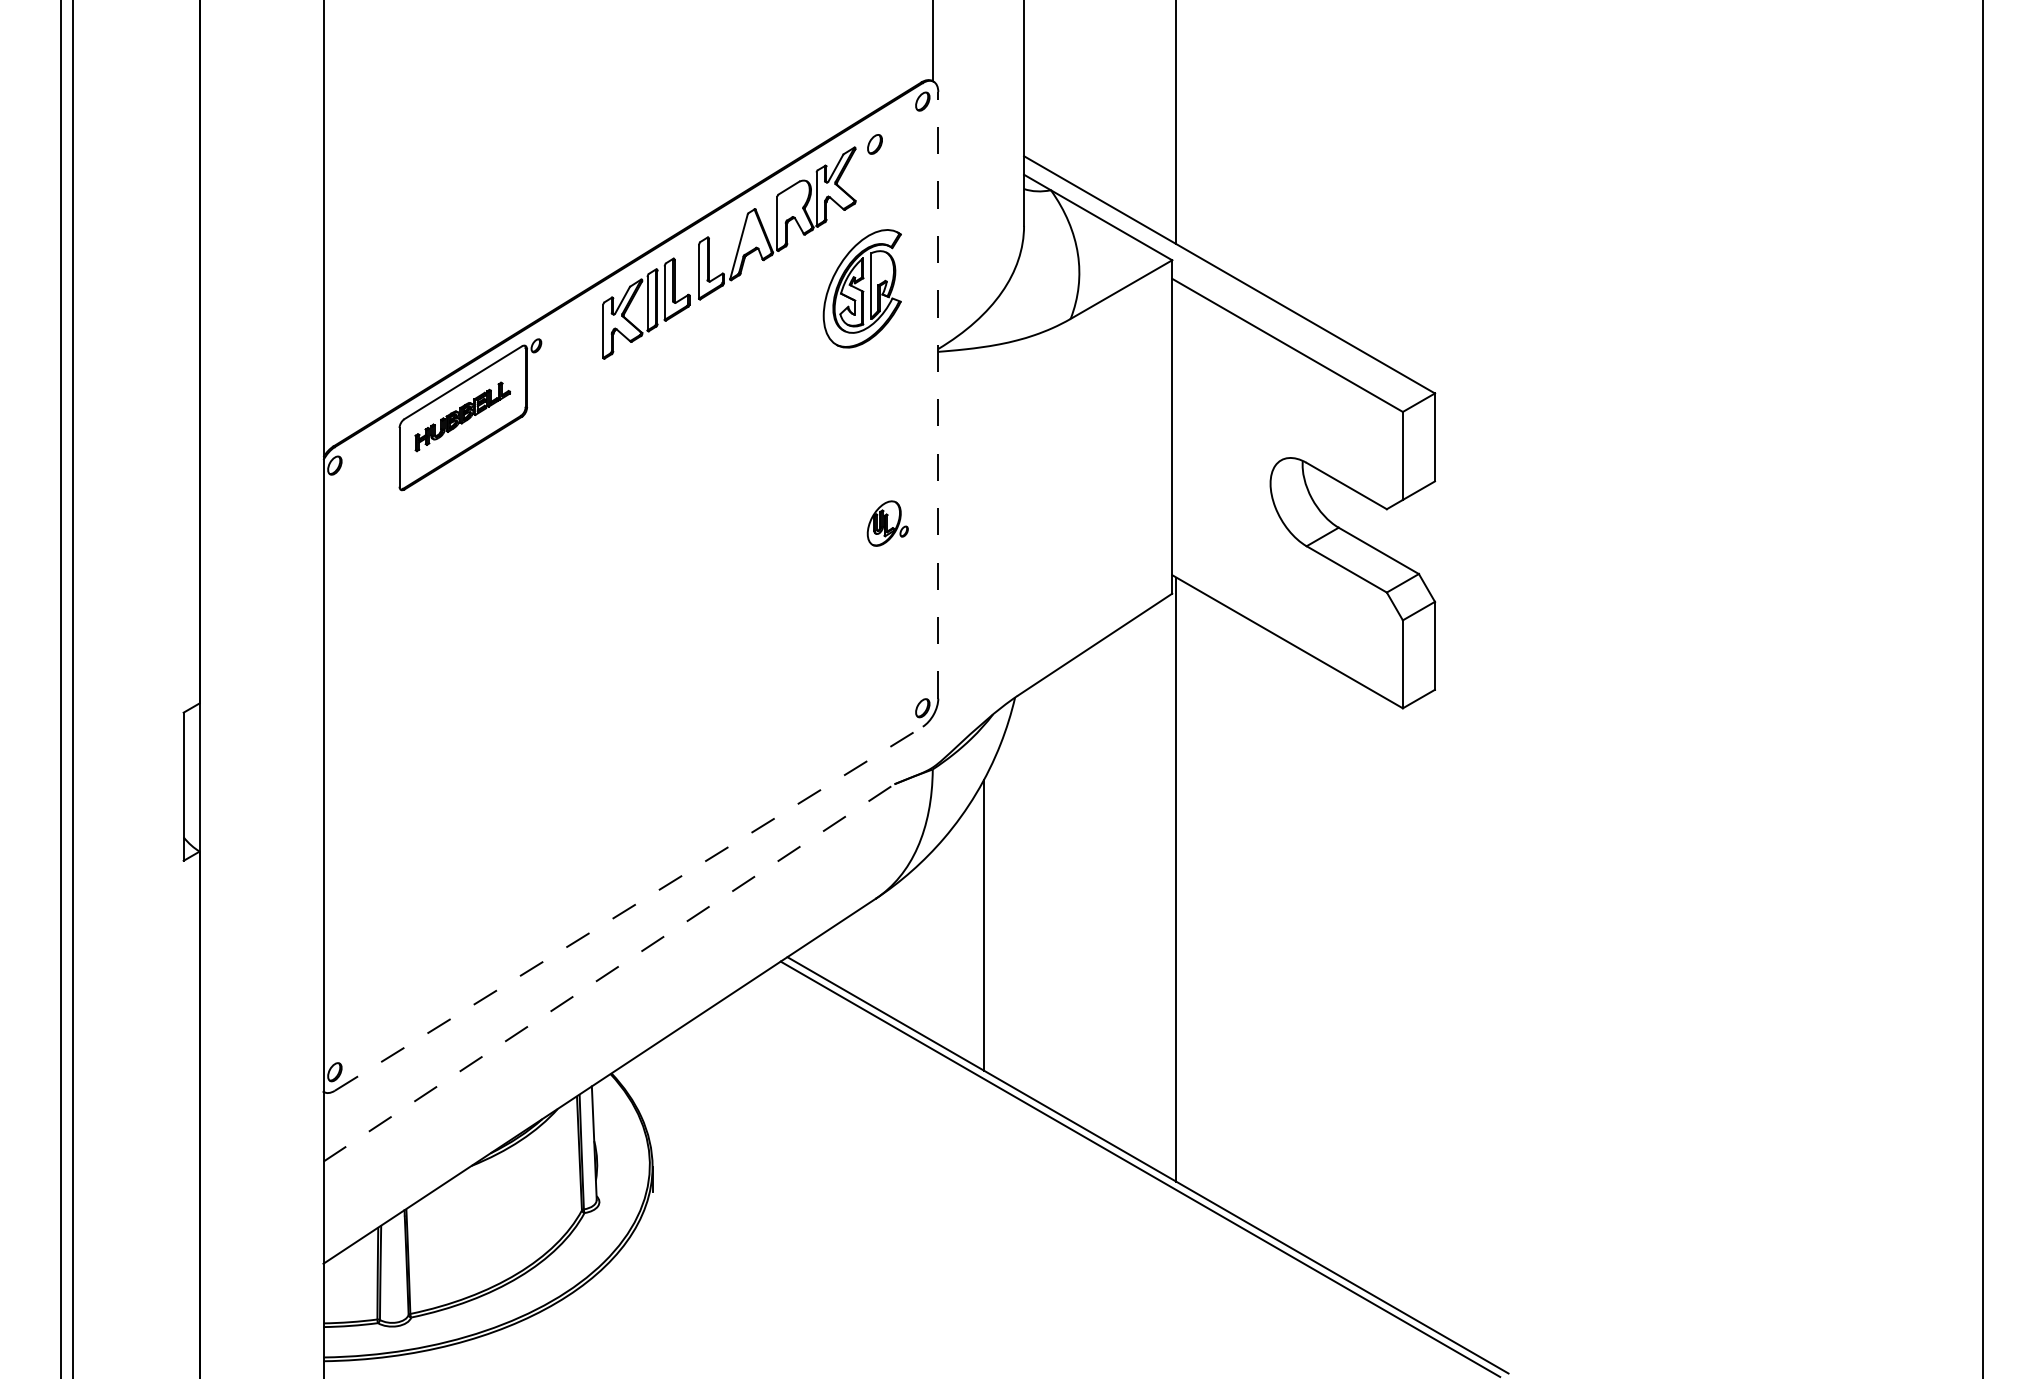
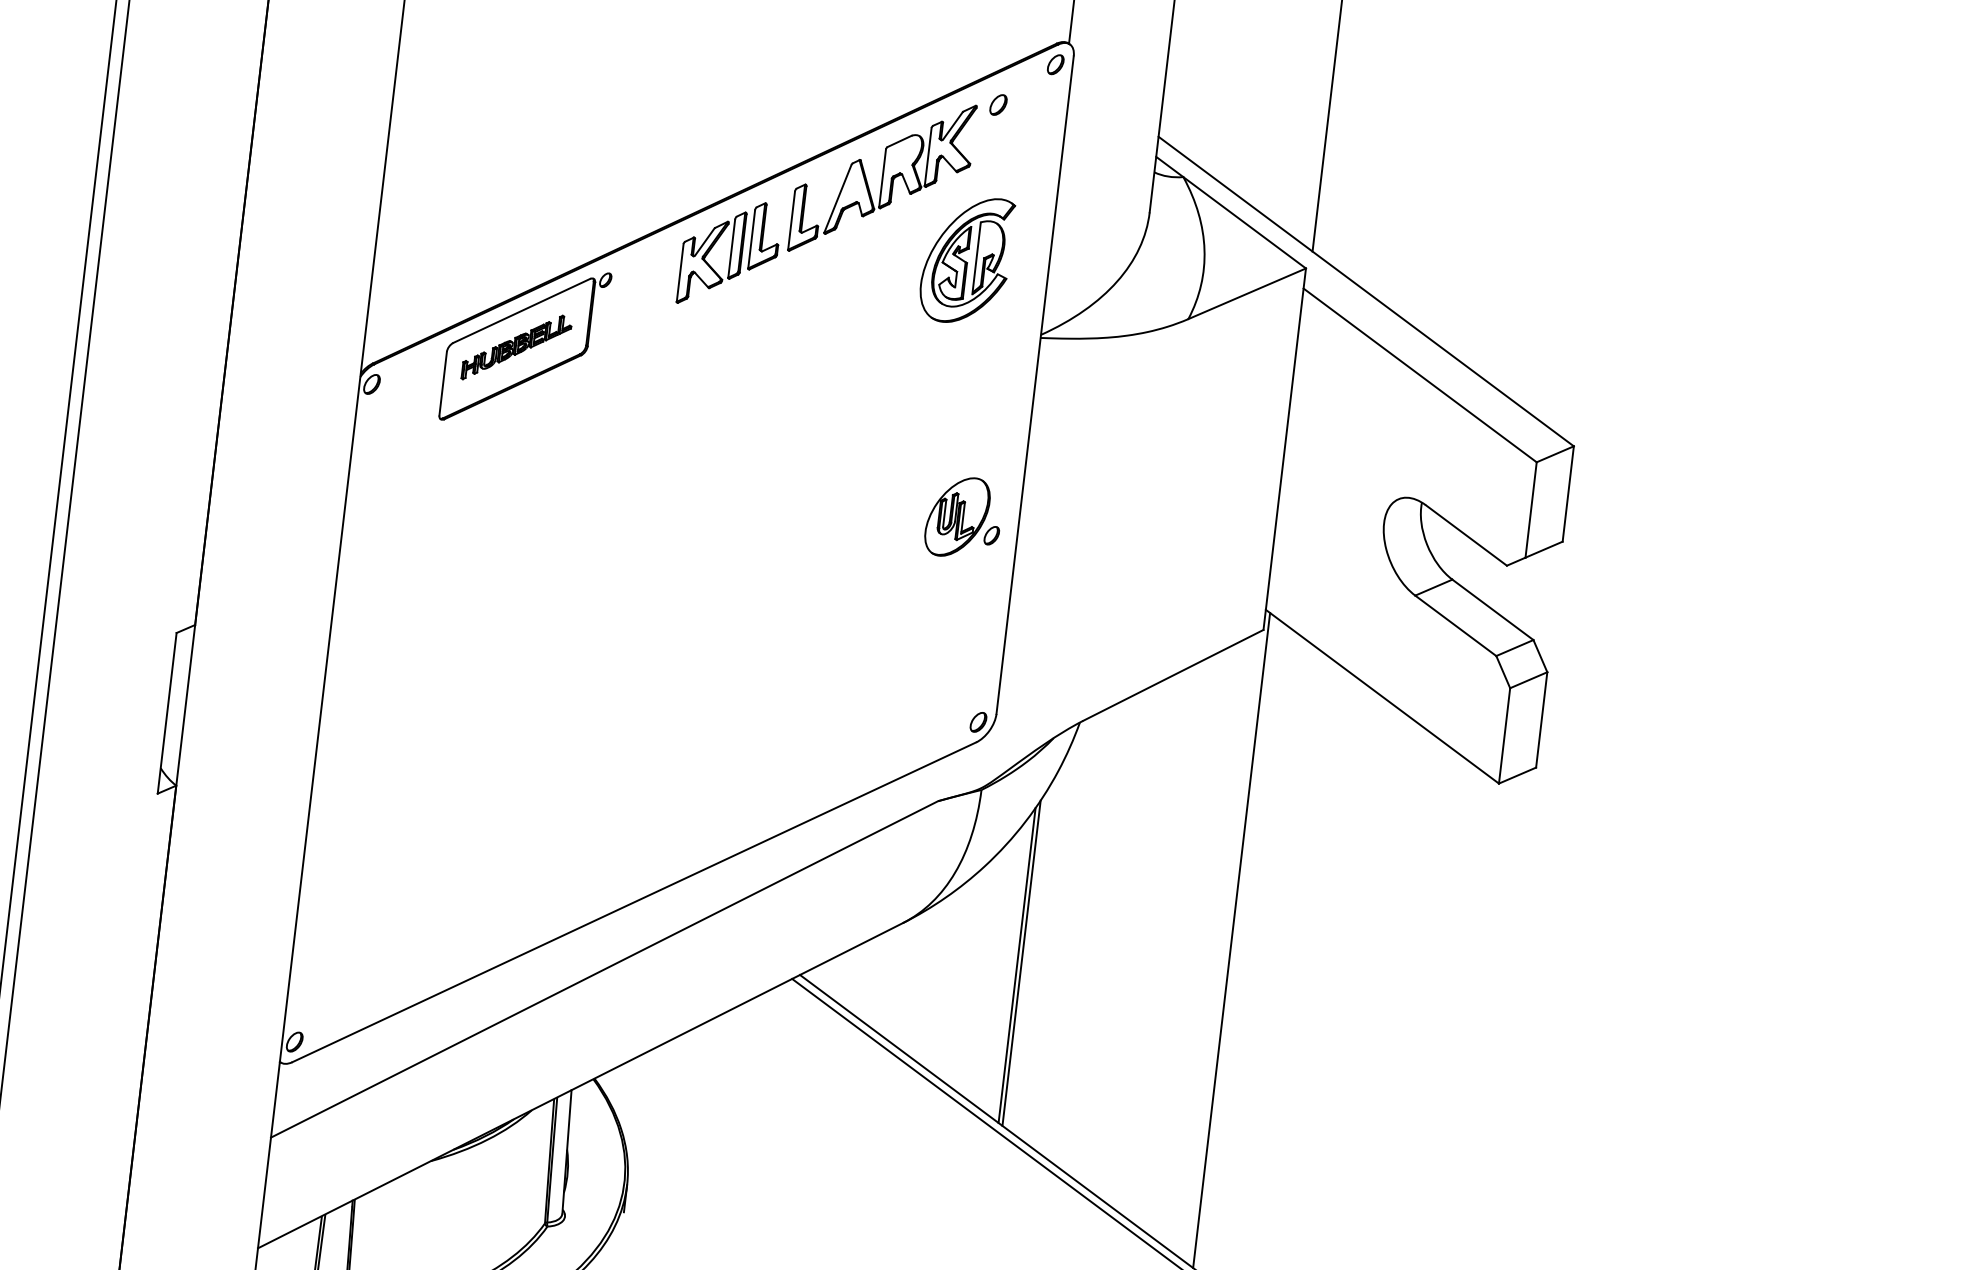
line: (938, 394) -> (1035, 384), dashed -> solid
part: (887, 523) -> (963, 517), size x1.67
line: (628, 908) -> (633, 901), dashed -> solid
line: (987, 922) -> (1021, 962), added
line: (609, 972) -> (605, 968), dashed -> solid

